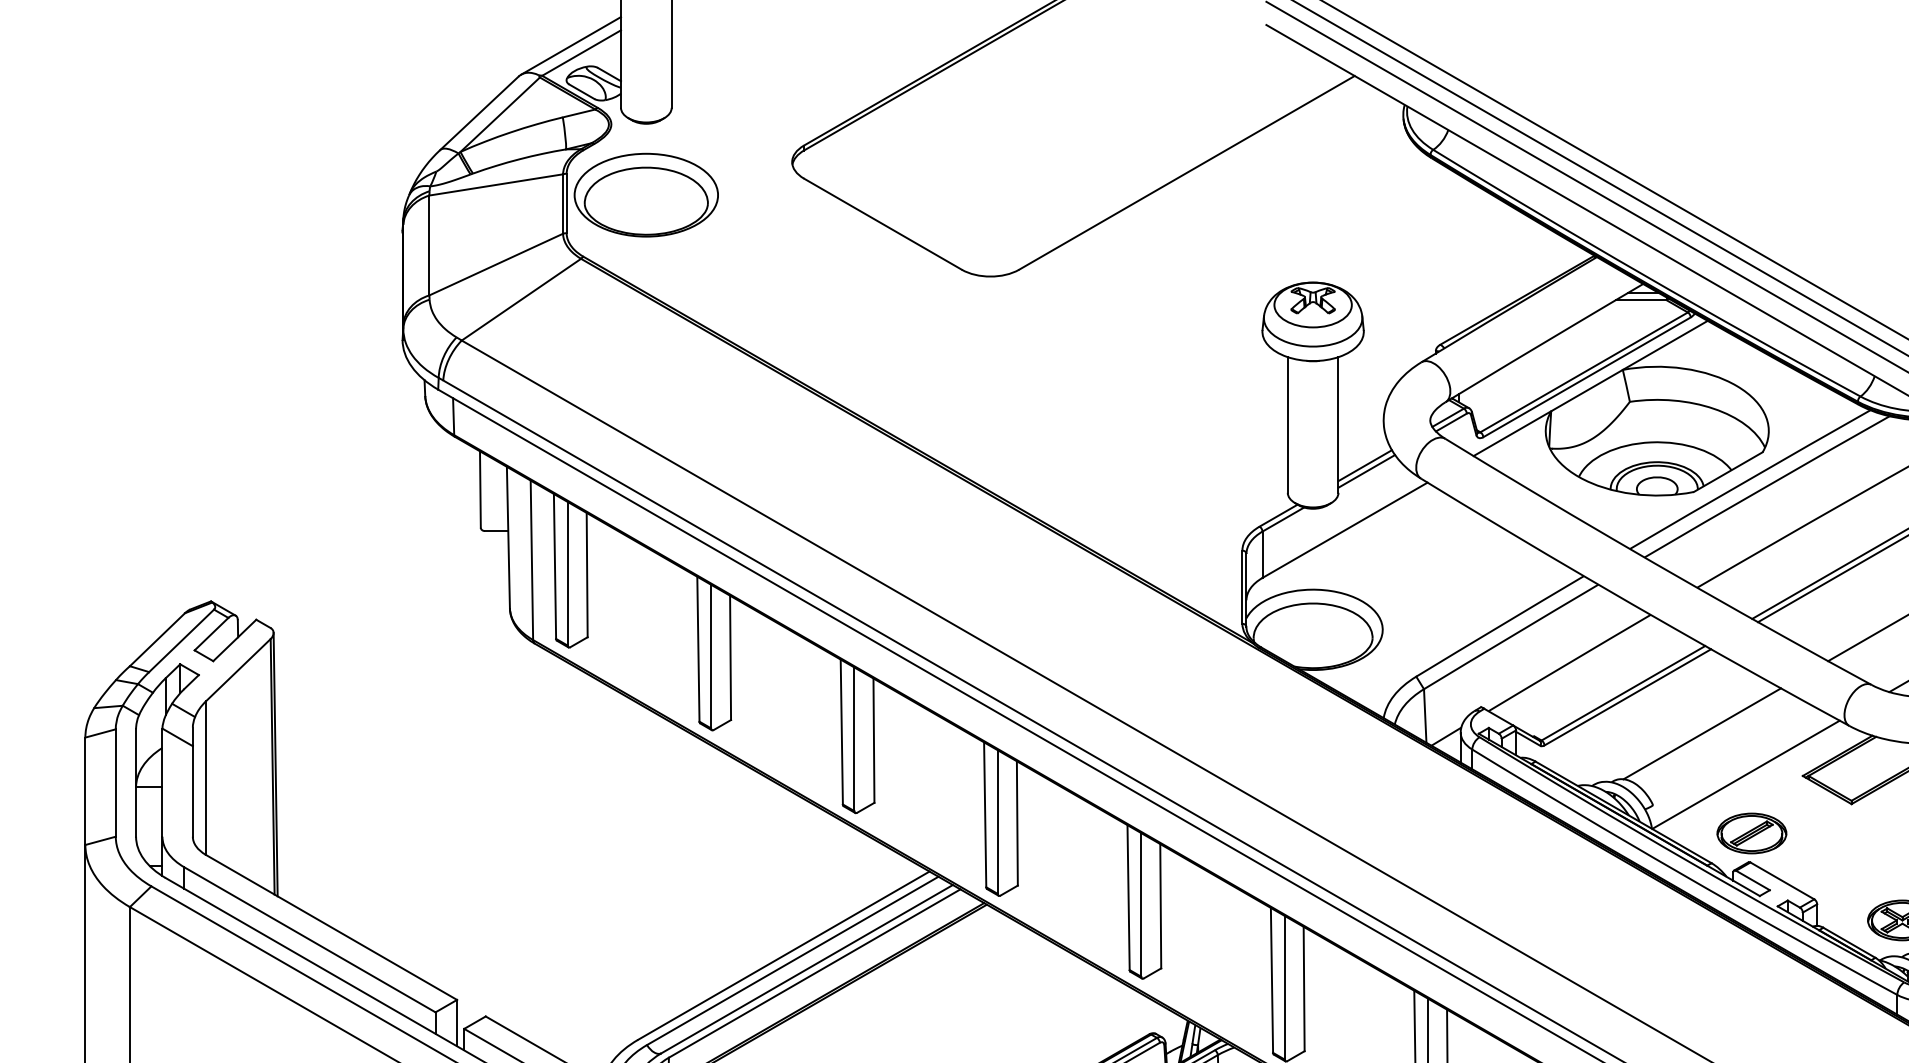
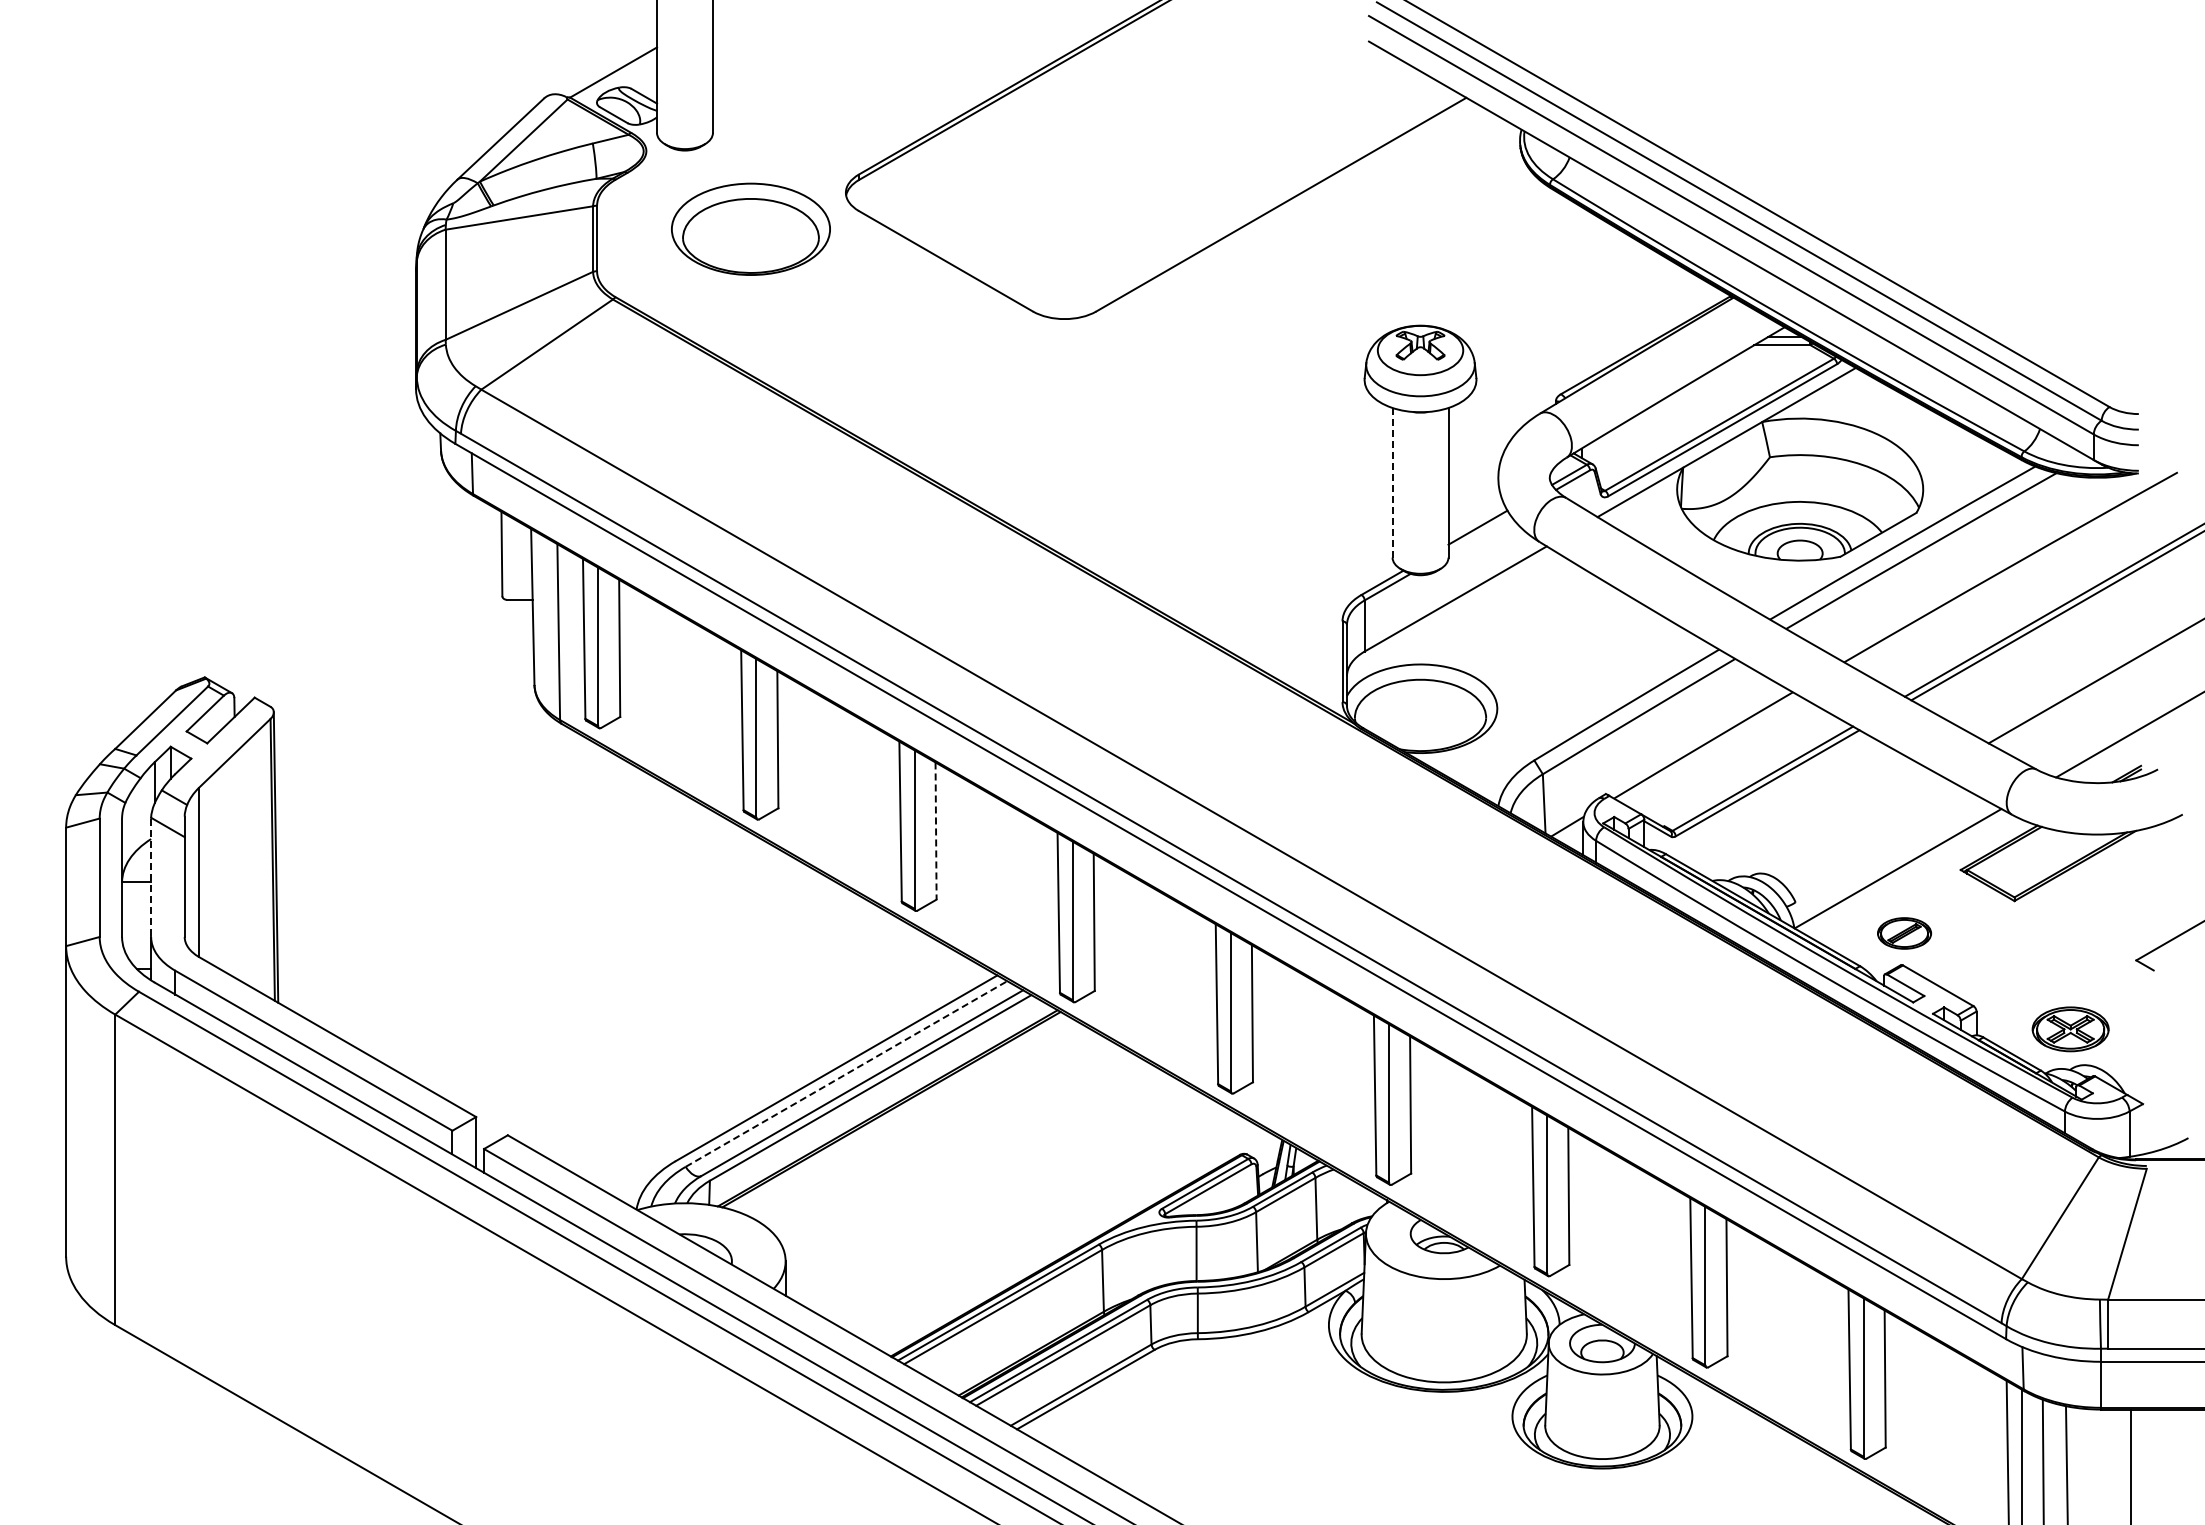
line: (570, 45) -> (601, 64), removed
part: (645, 194) -> (750, 228), moved
line: (1287, 424) -> (1392, 482), solid -> dashed
line: (1366, 470) -> (1479, 533), removed
line: (1701, 733) -> (1849, 823), removed
line: (874, 741) -> (936, 831), solid -> dashed
line: (162, 783) -> (151, 878), solid -> dashed
part: (1751, 833) -> (1904, 933), size x0.7
line: (792, 961) -> (846, 1074), solid -> dashed

